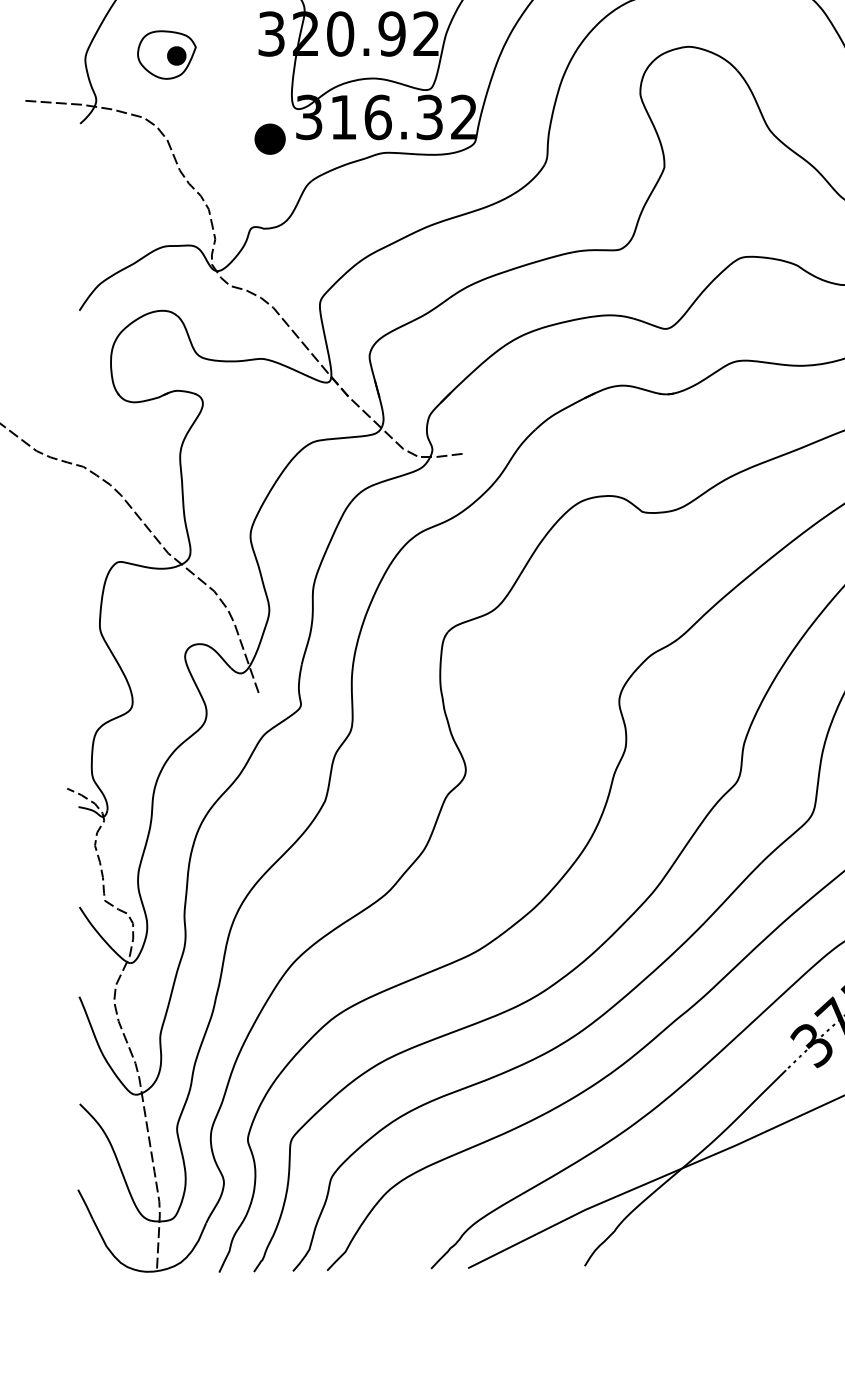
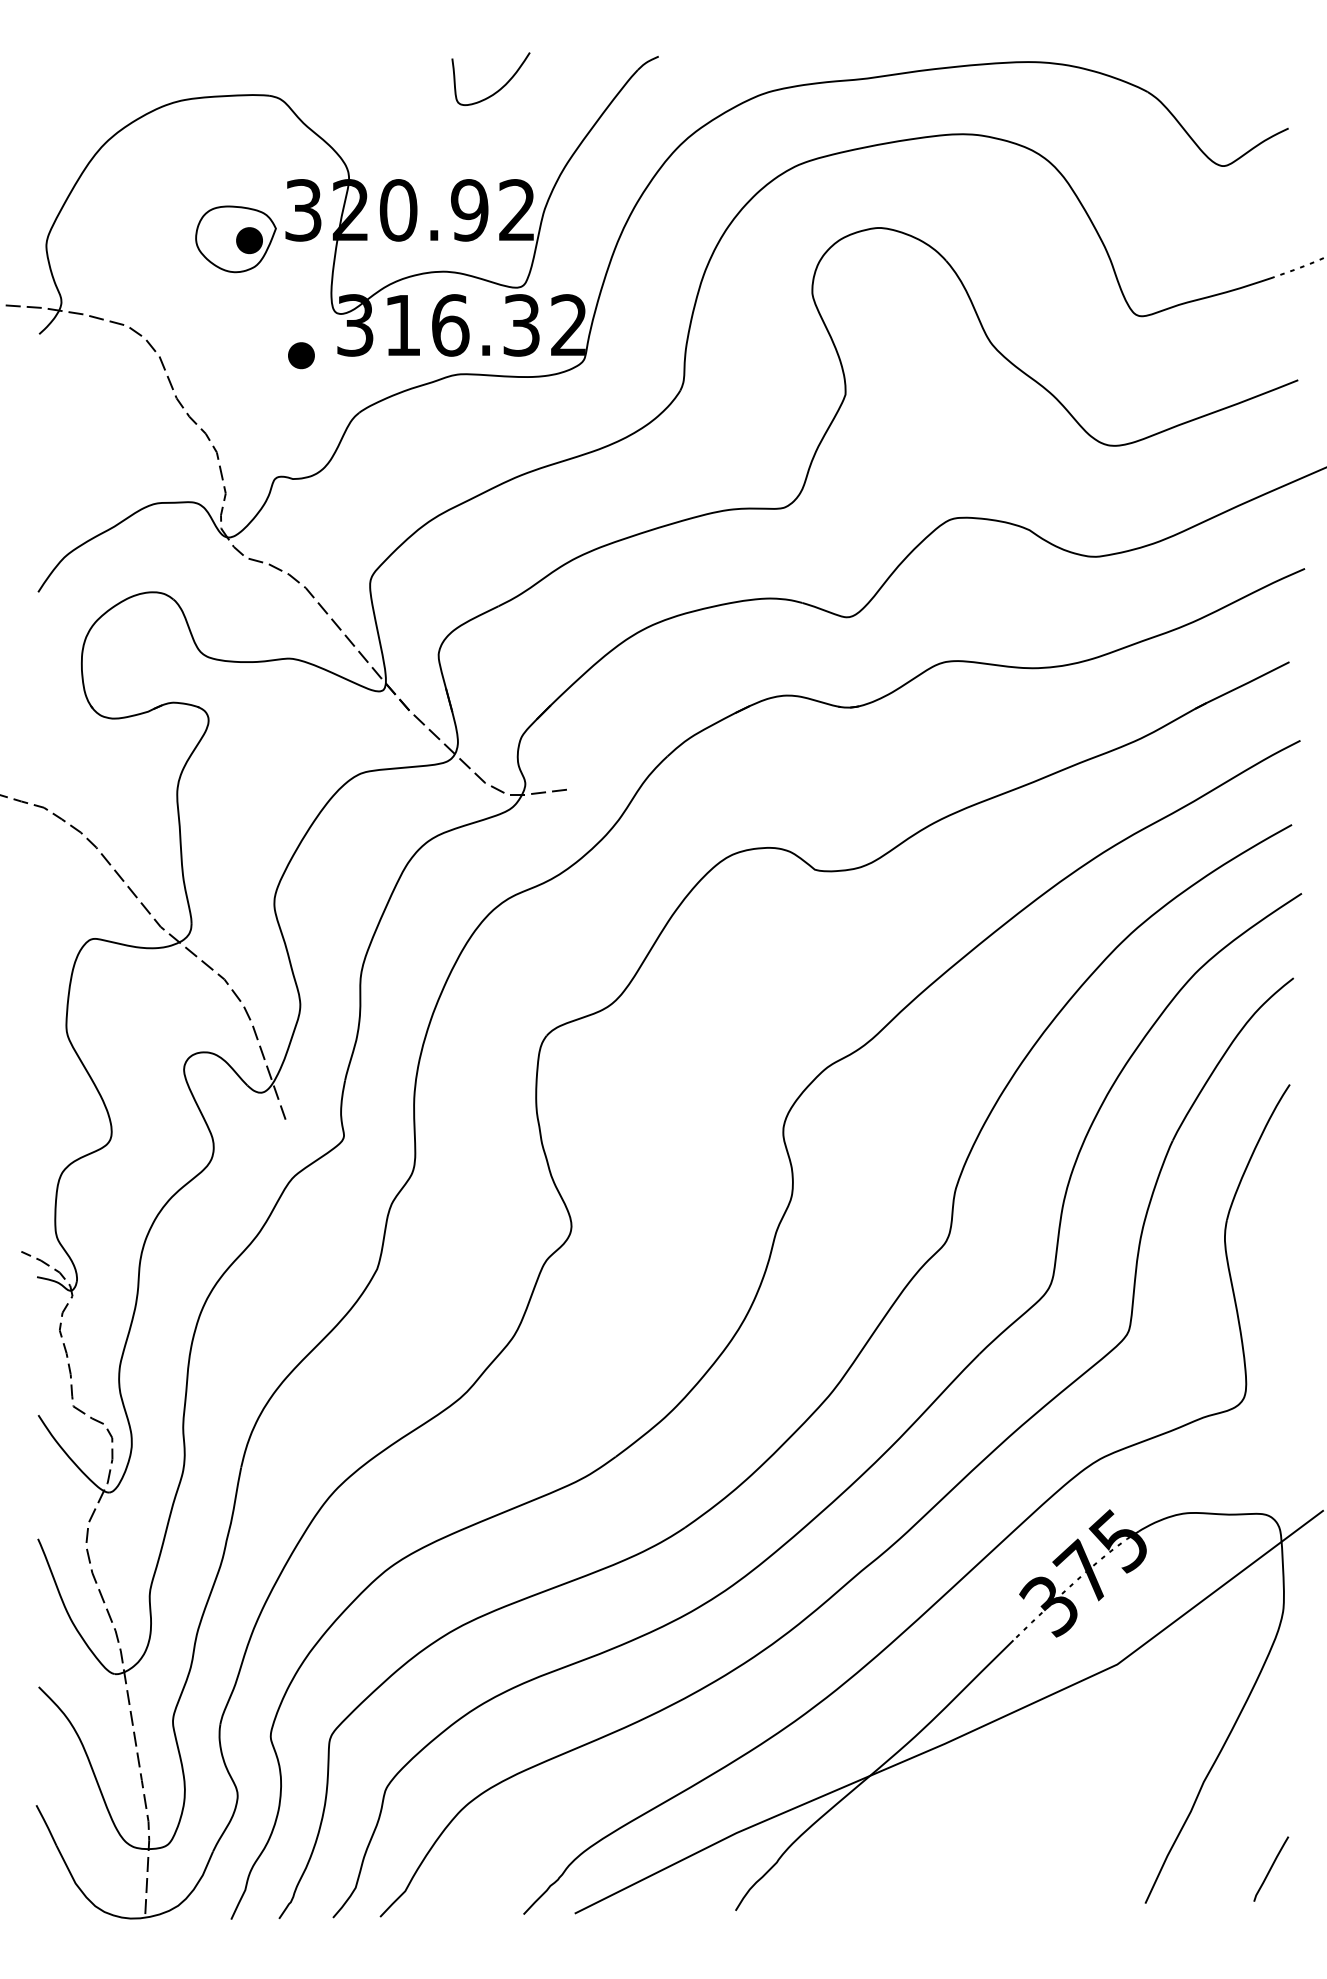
part: (166, 55) -> (235, 239), moved
part: (270, 139) -> (301, 355), size x0.62

